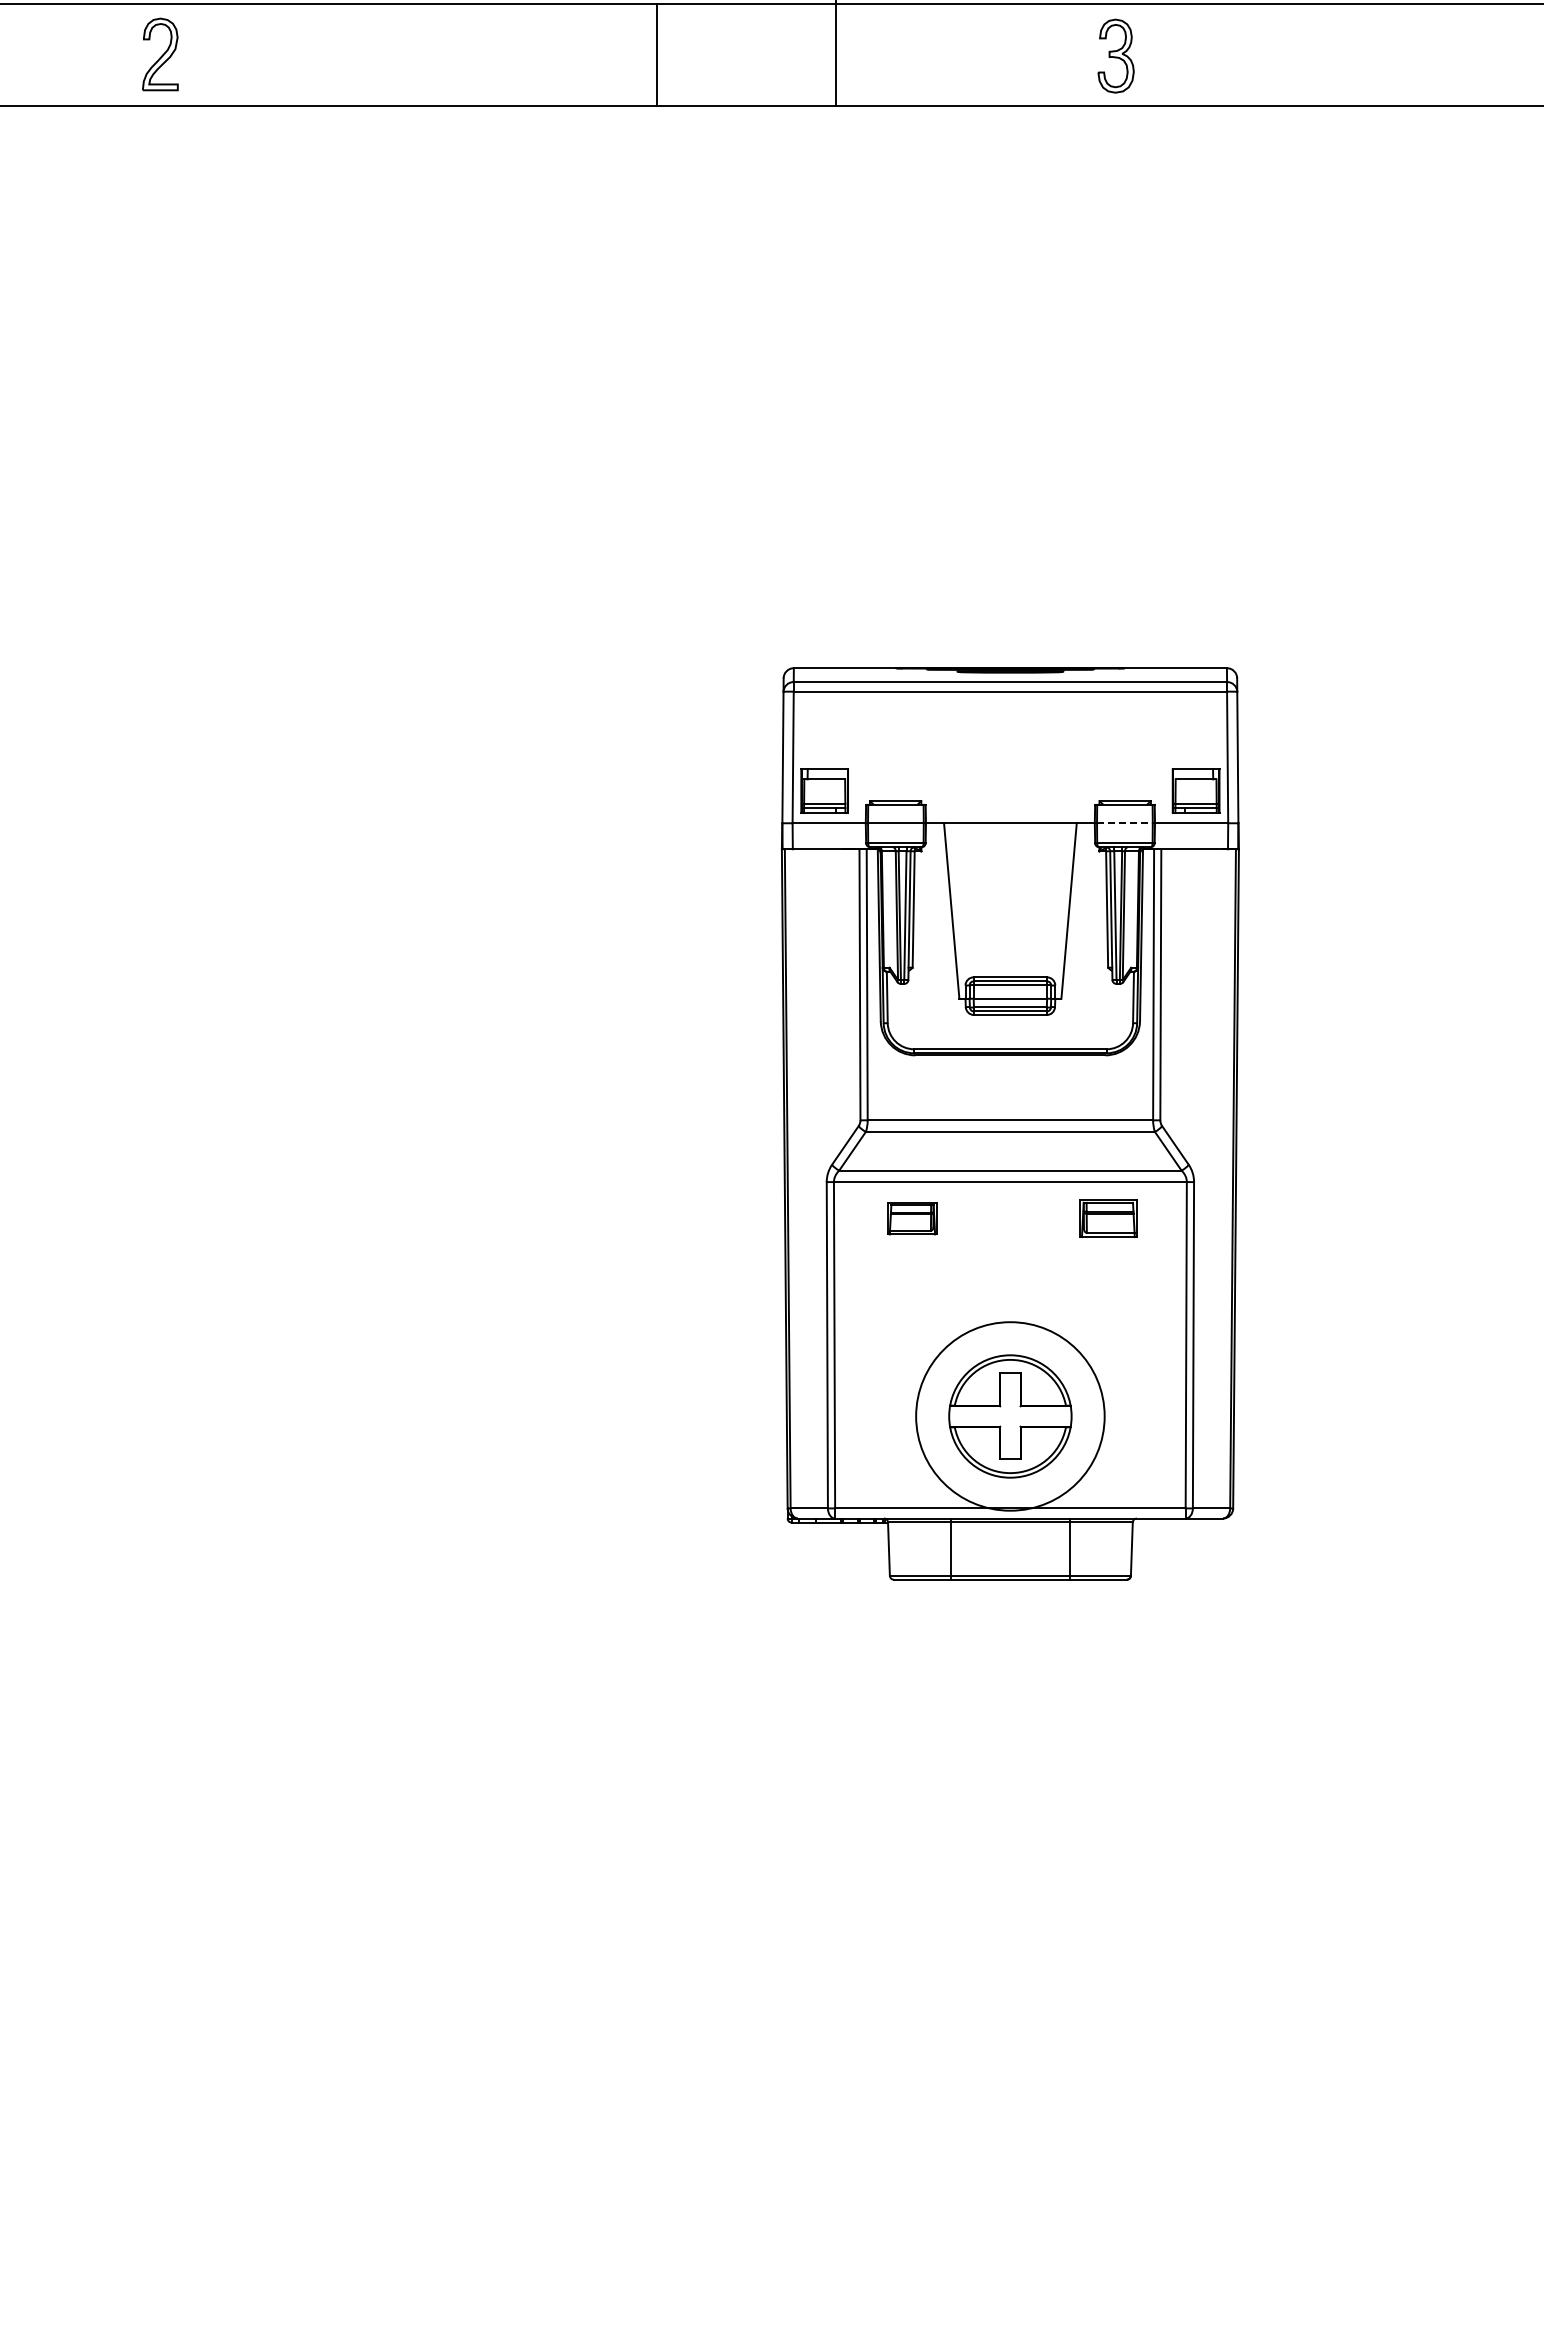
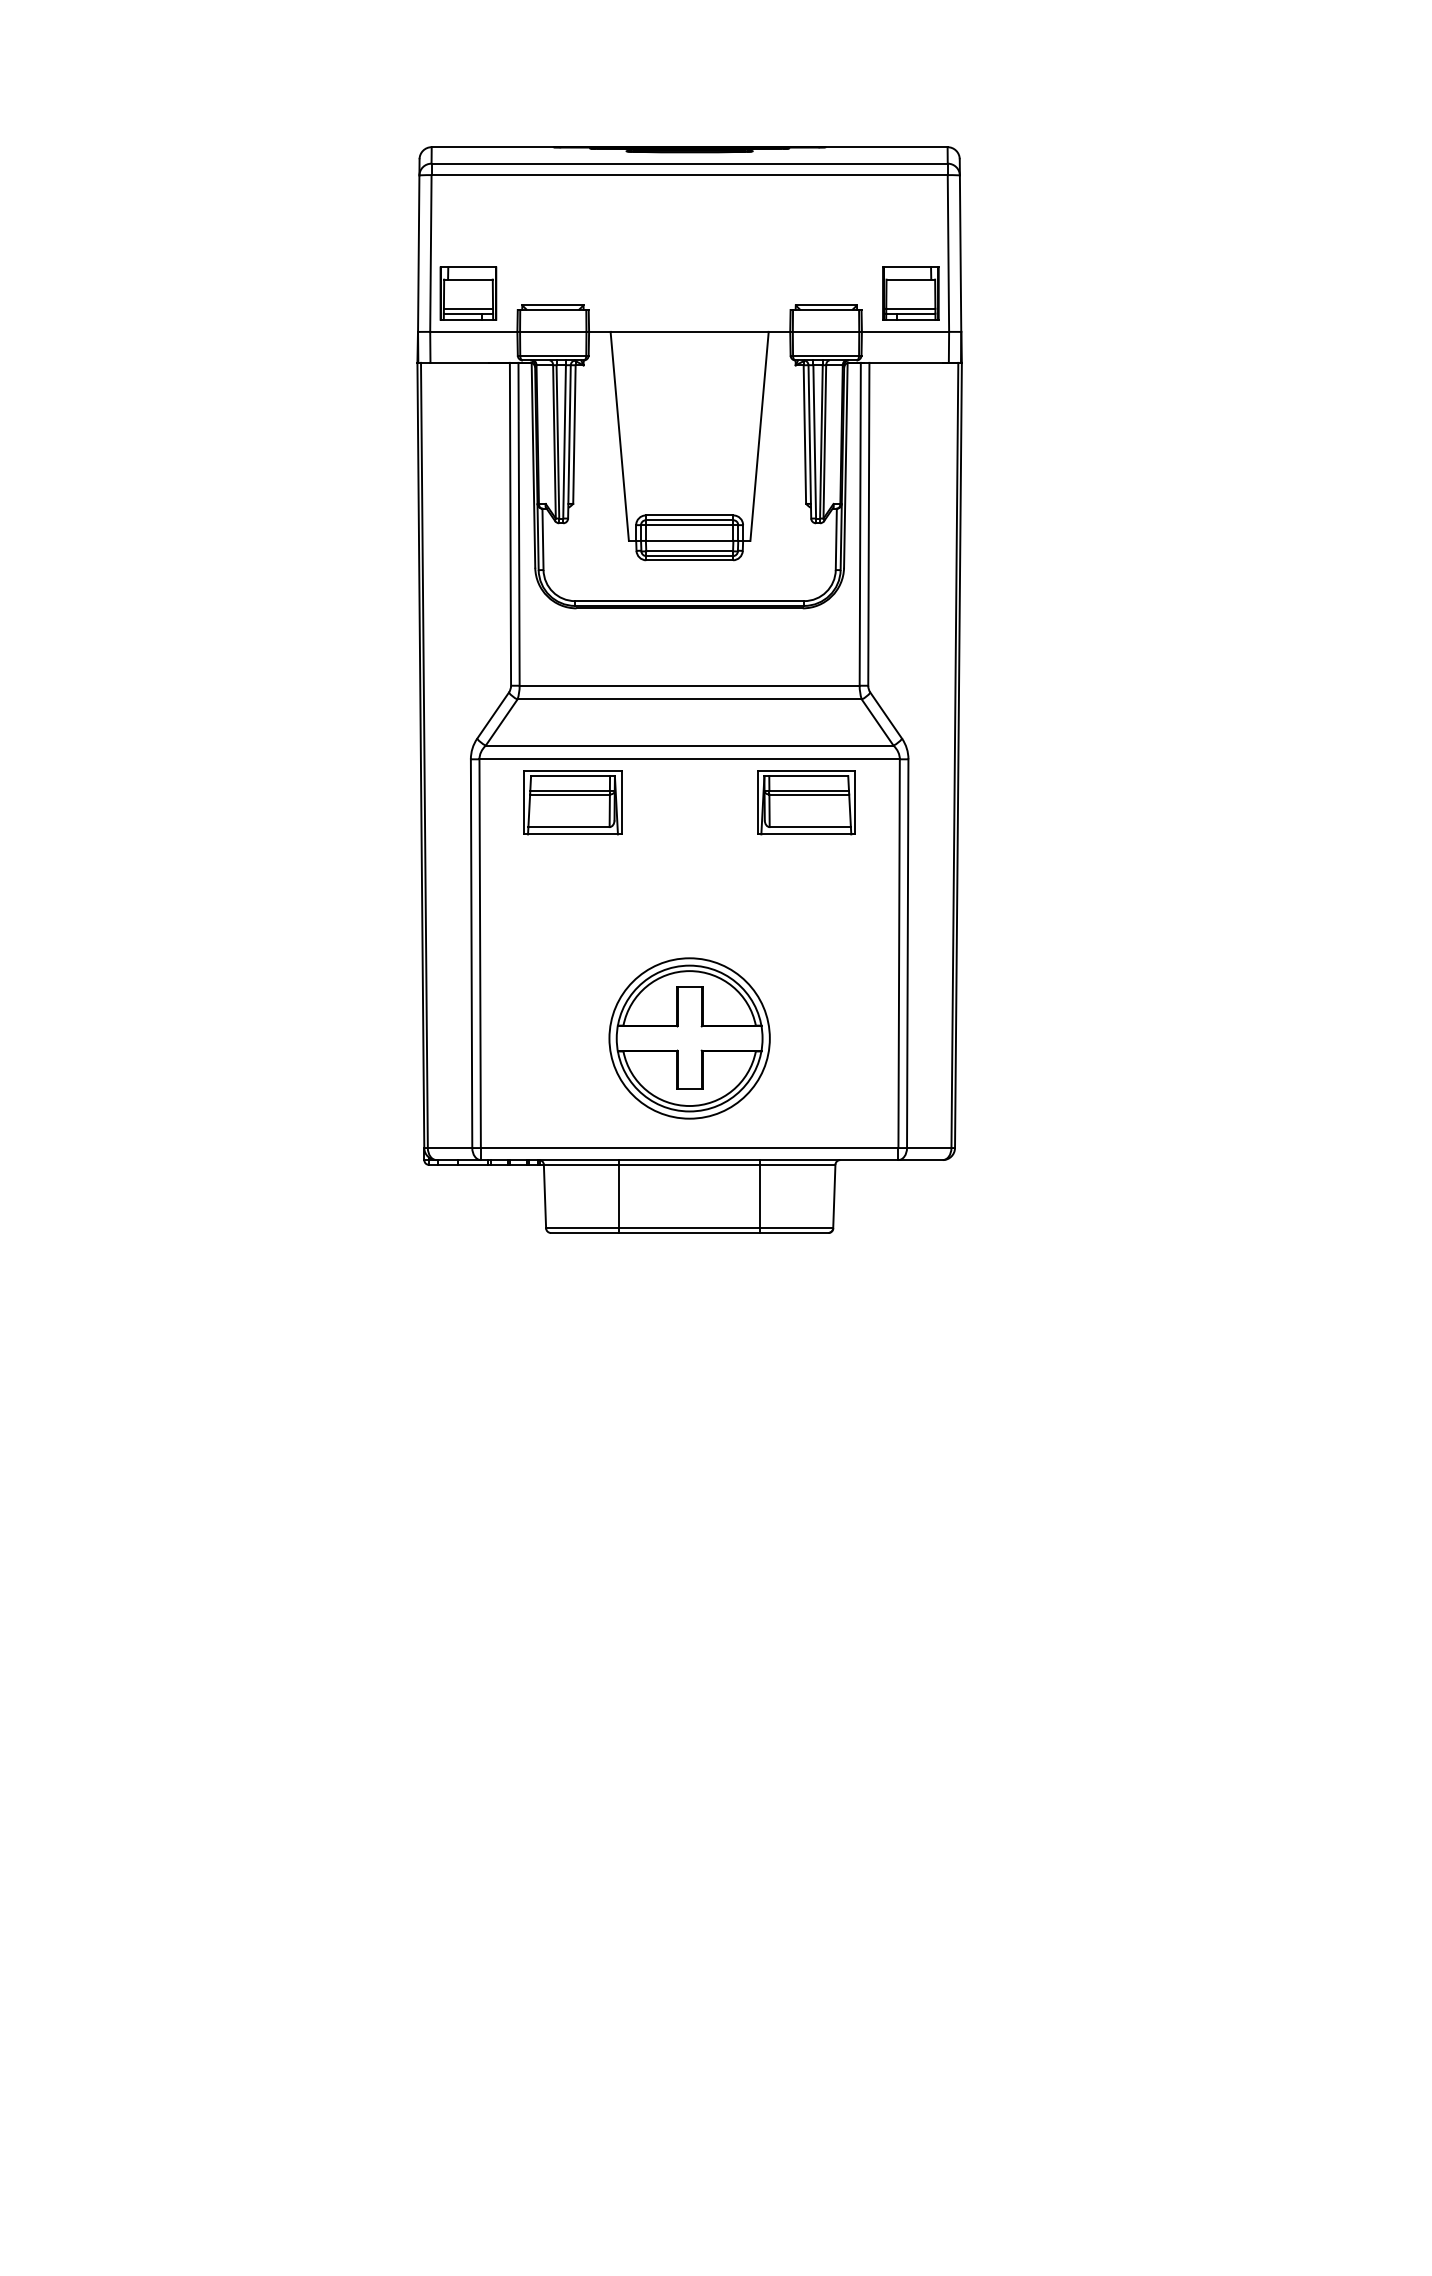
line: (1124, 823) -> (825, 332), dashed -> solid
part: (912, 1218) -> (573, 802), size x1.67
part: (1108, 1218) -> (806, 802), size x1.43
circle: (1010, 1416) -> (689, 1038), size x0.71

